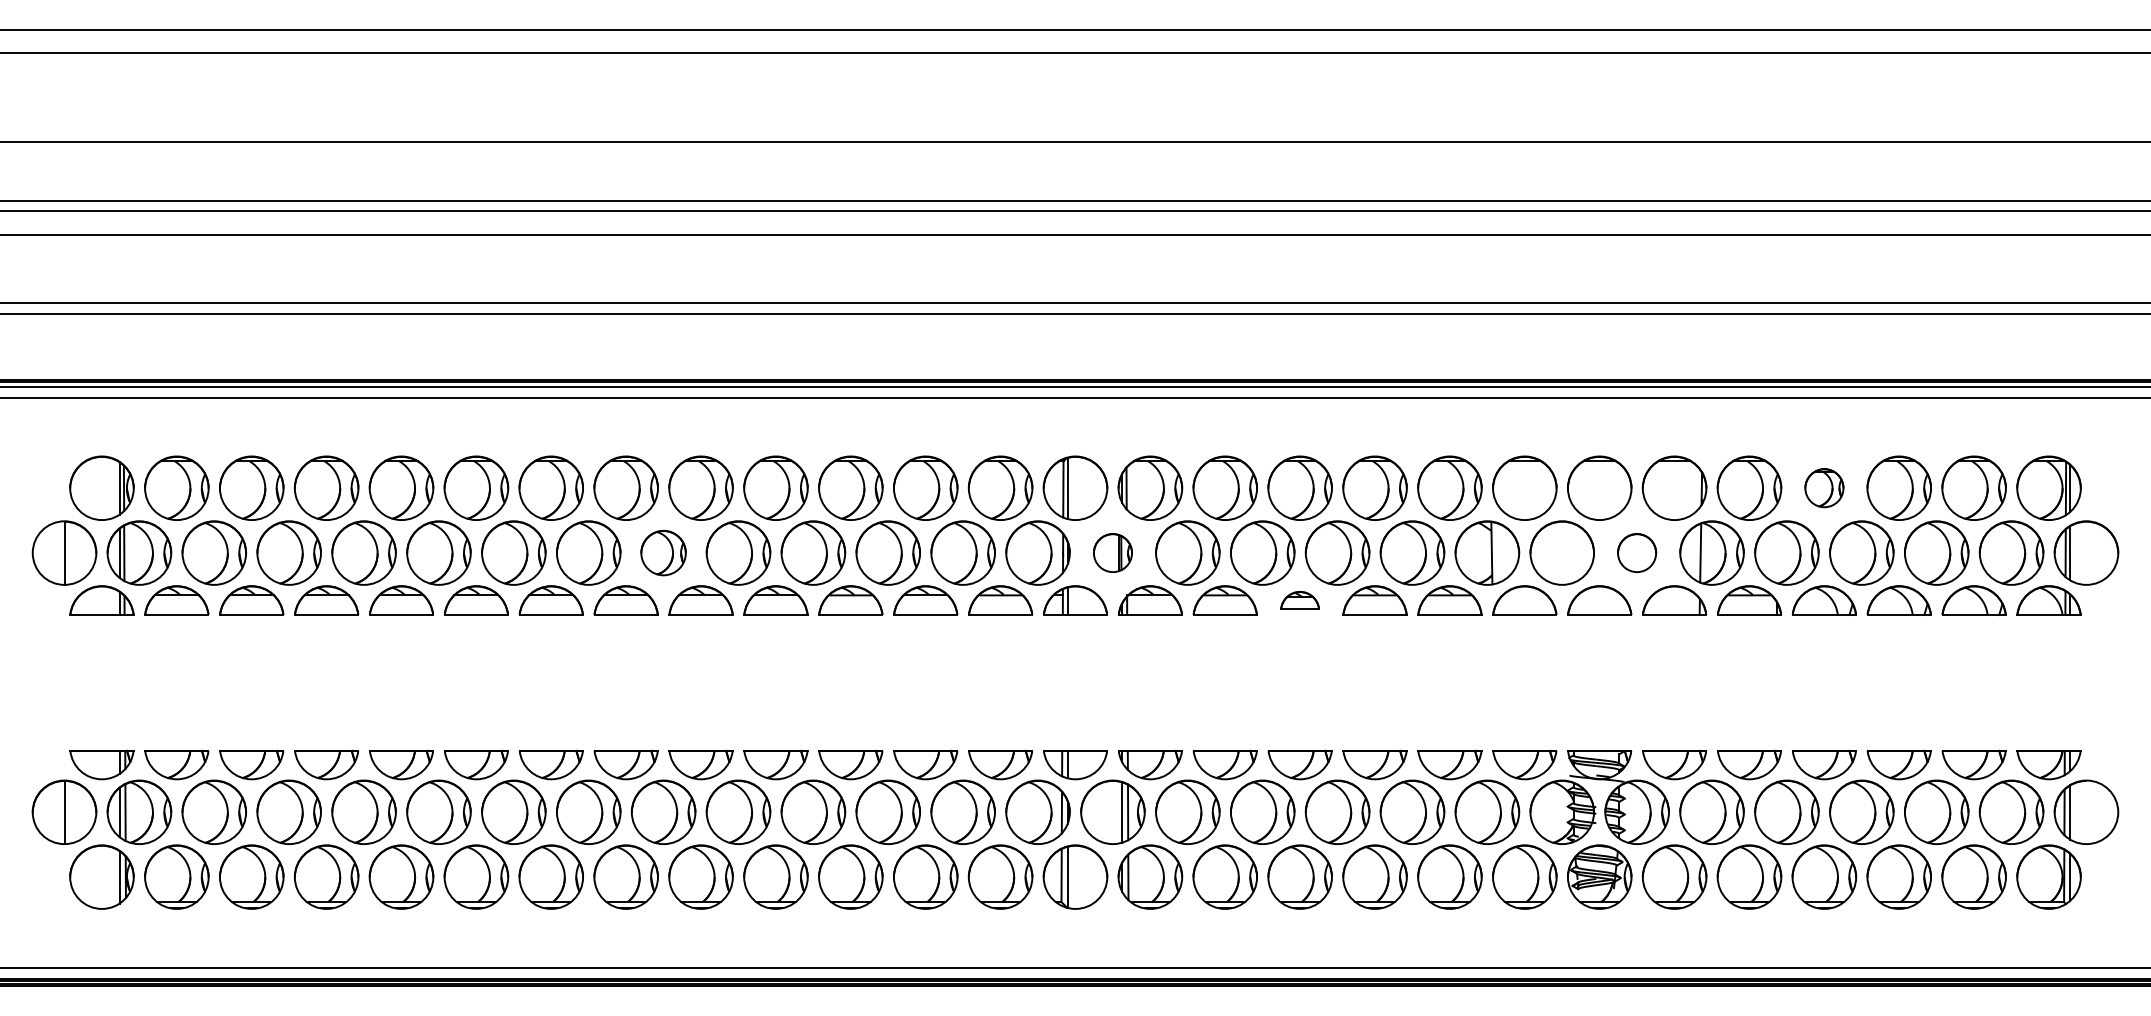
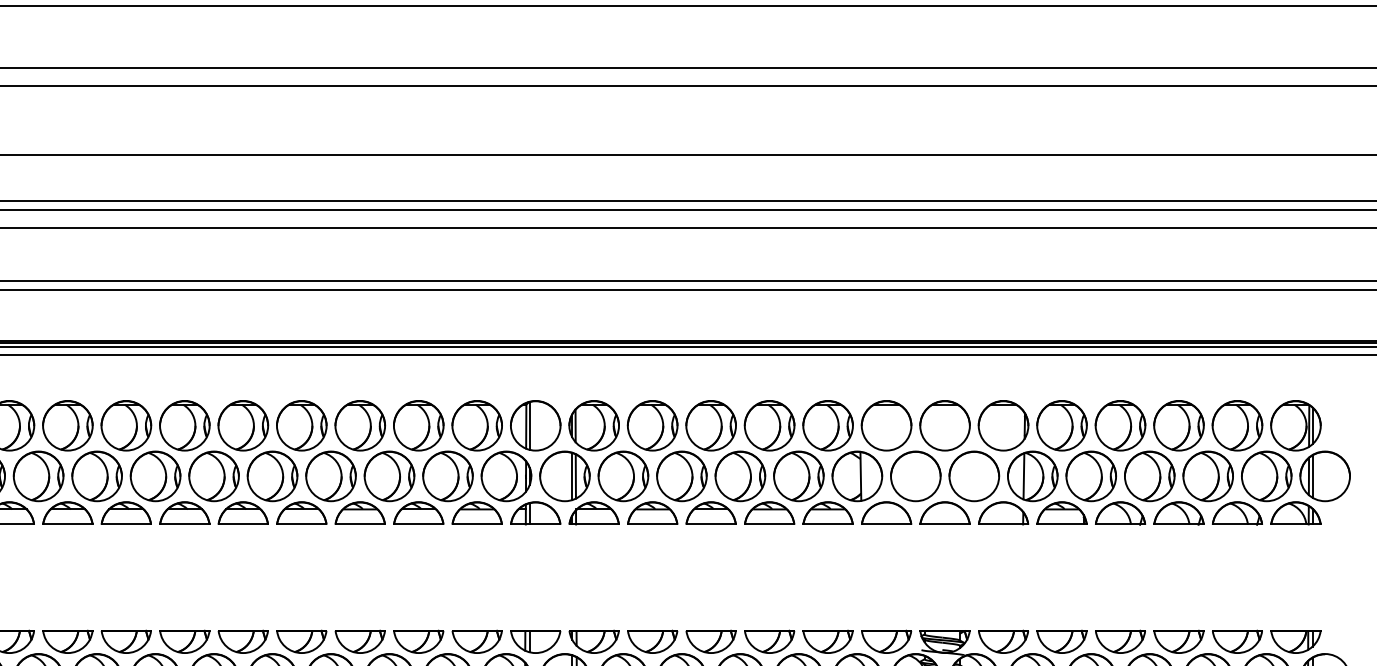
part: (1824, 487) -> (1120, 425), size x1.67
part: (663, 552) -> (213, 475), size x1.43
part: (1112, 552) -> (564, 475), size x1.67
circle: (1636, 552) -> (973, 475), size x1.67
part: (1299, 600) -> (710, 513), size x1.67

